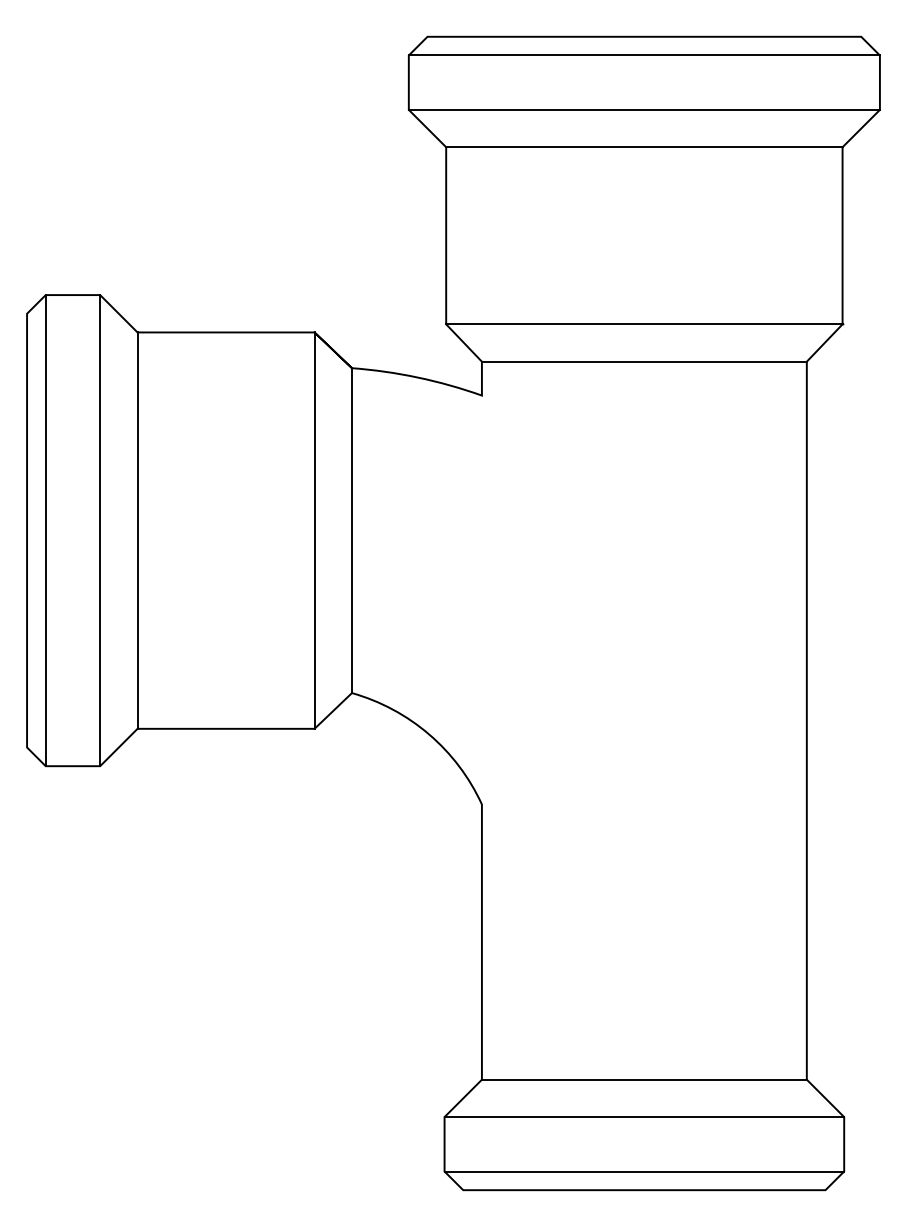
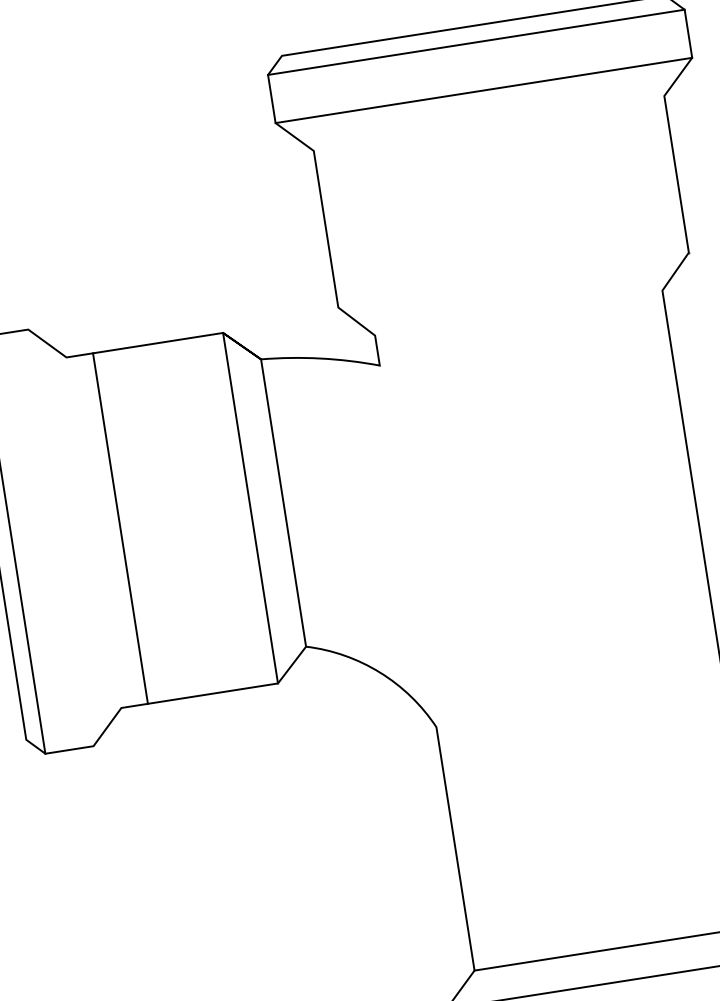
line: (644, 147) -> (489, 123), removed
line: (644, 324) -> (513, 280), removed
line: (643, 361) -> (517, 313), removed
line: (100, 530) -> (61, 537), removed
line: (137, 530) -> (120, 528), moved

